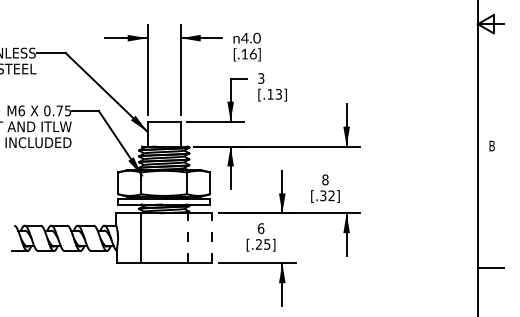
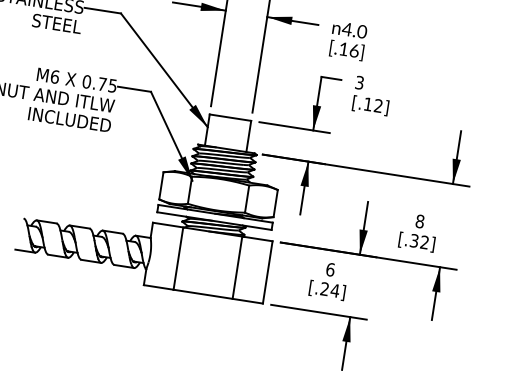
text: (278, 94) -> (378, 106), [.13] -> [.12]
line: (187, 237) -> (237, 266), dashed -> solid
line: (212, 237) -> (268, 271), dashed -> solid
text: (266, 244) -> (334, 290), [.25] -> [.24]

